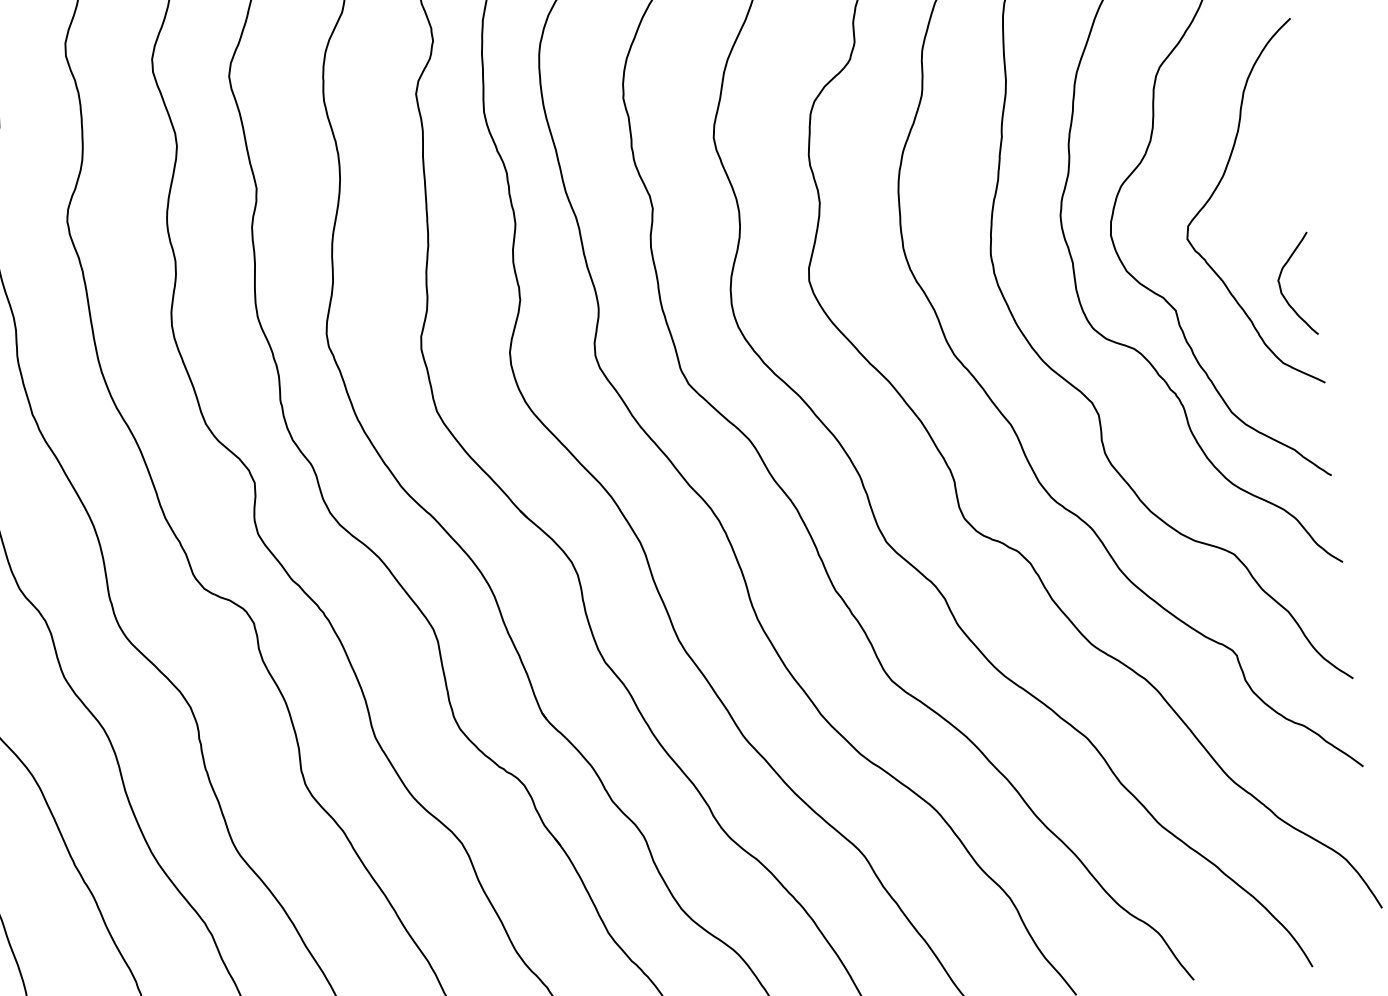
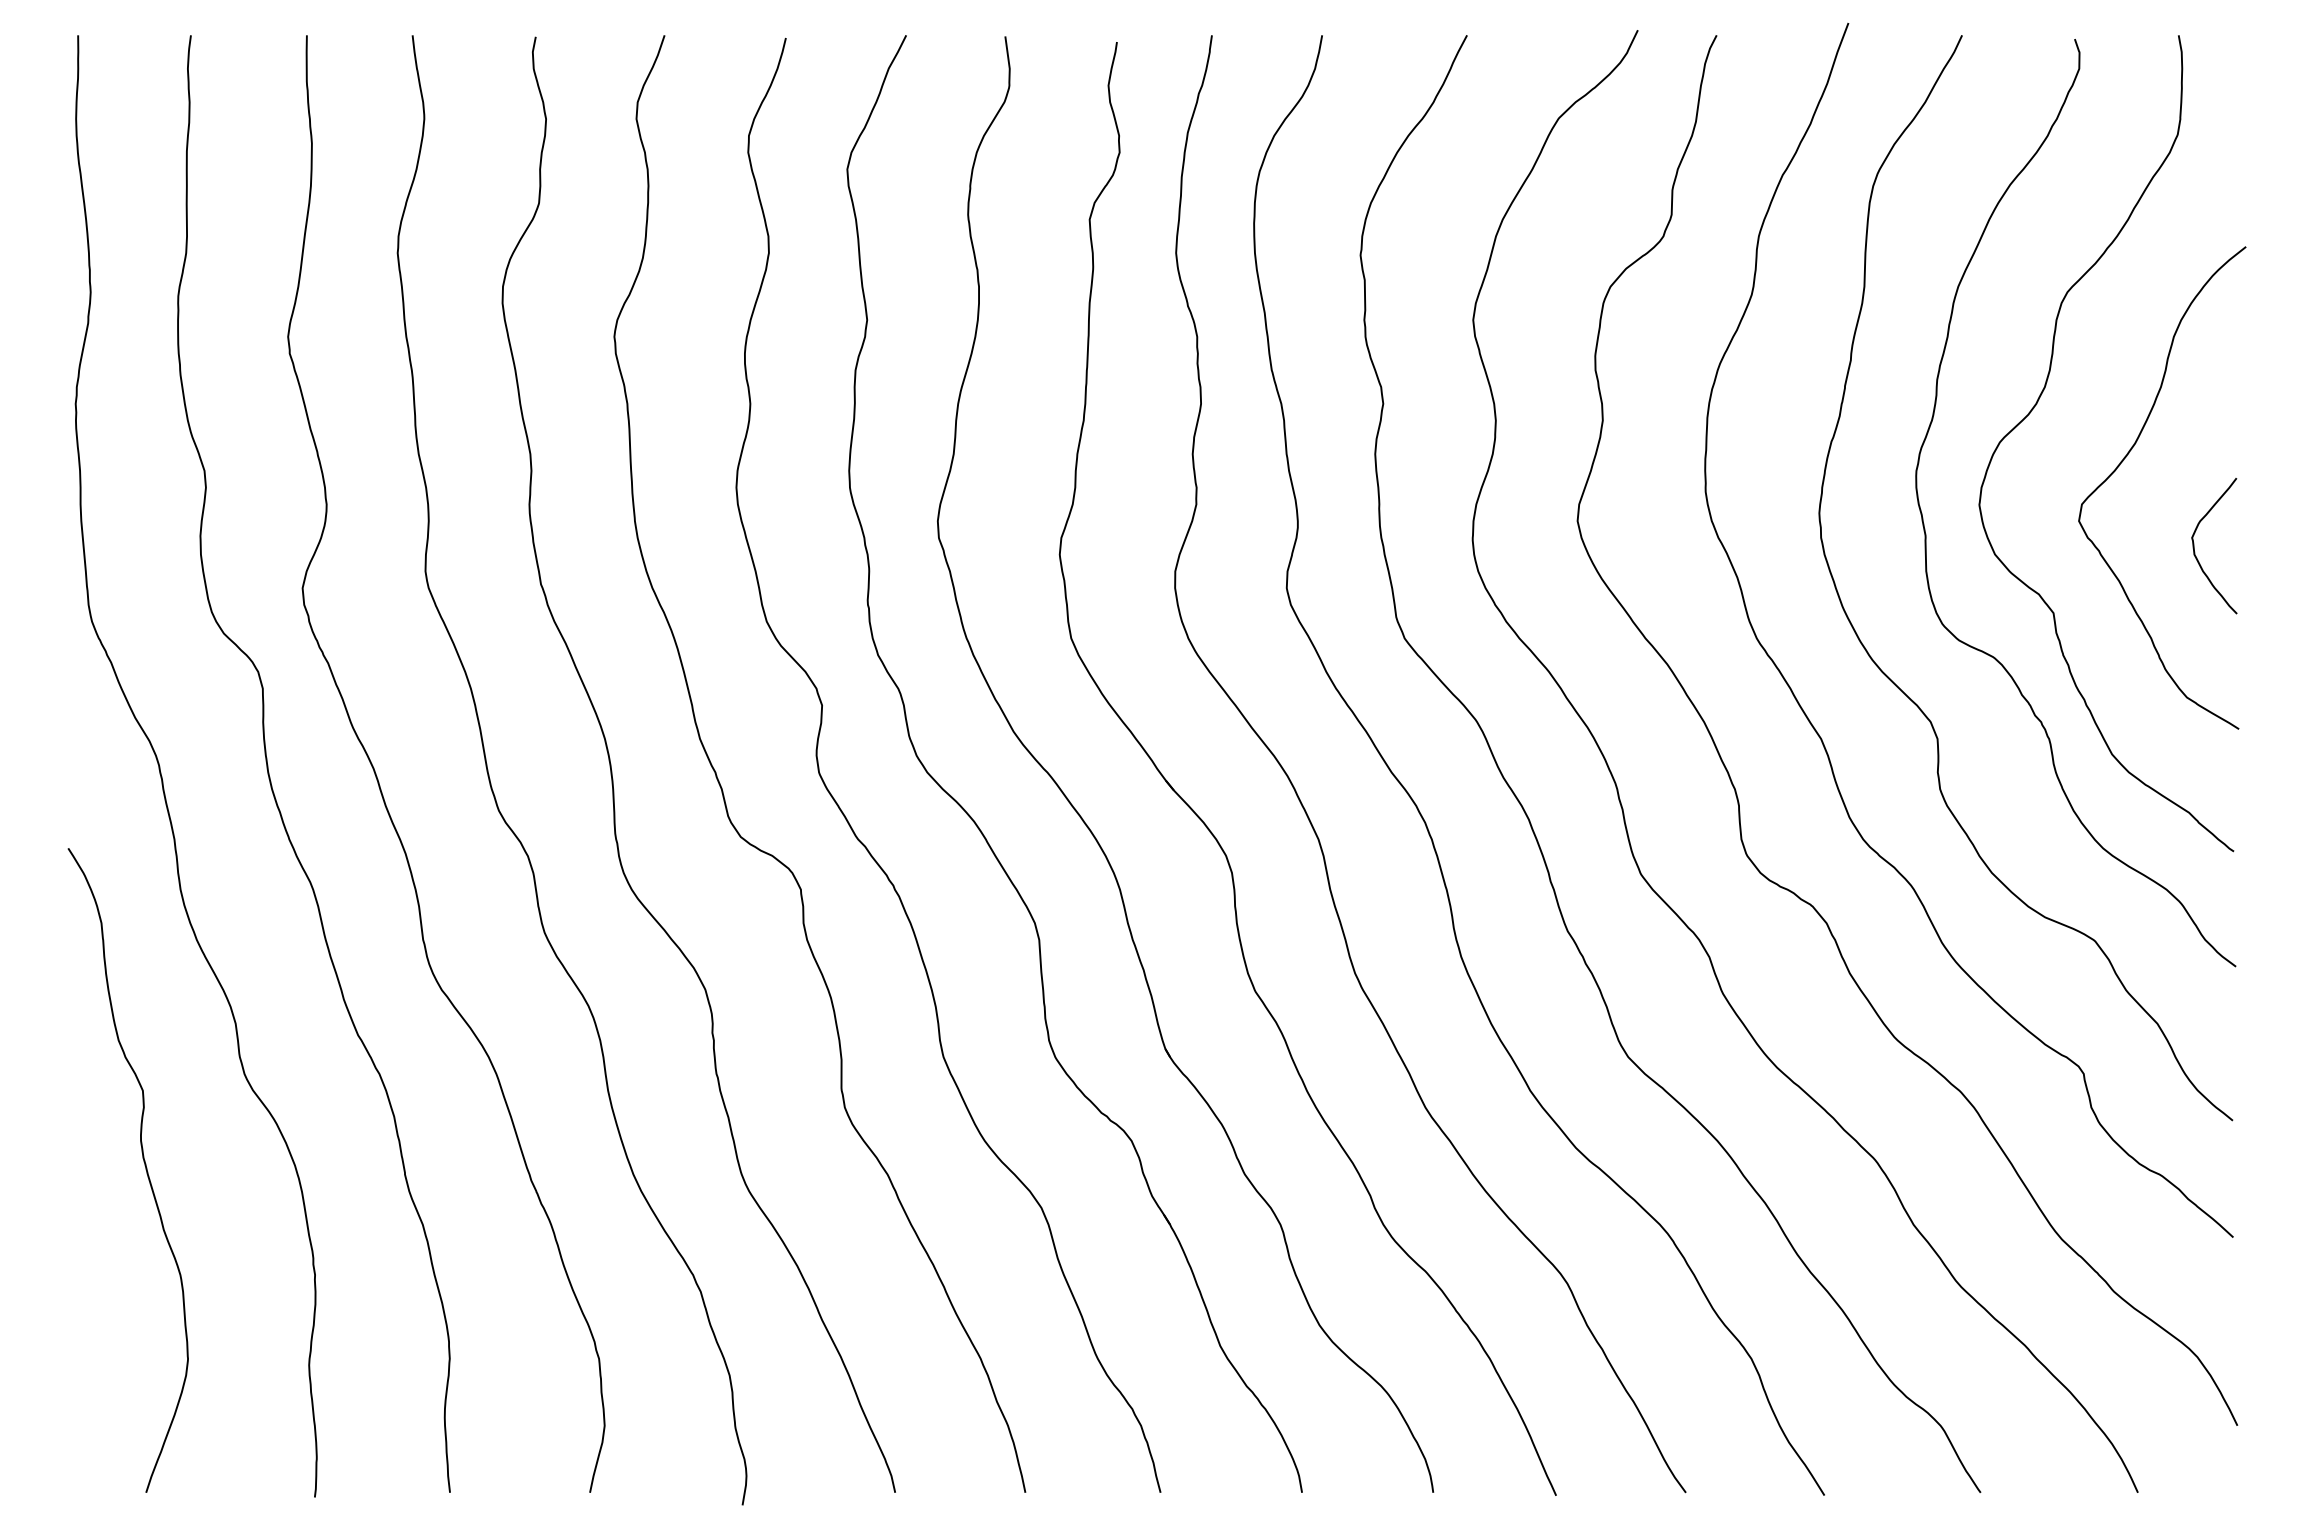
curve: (1282, 291) -> (2195, 552), moved

